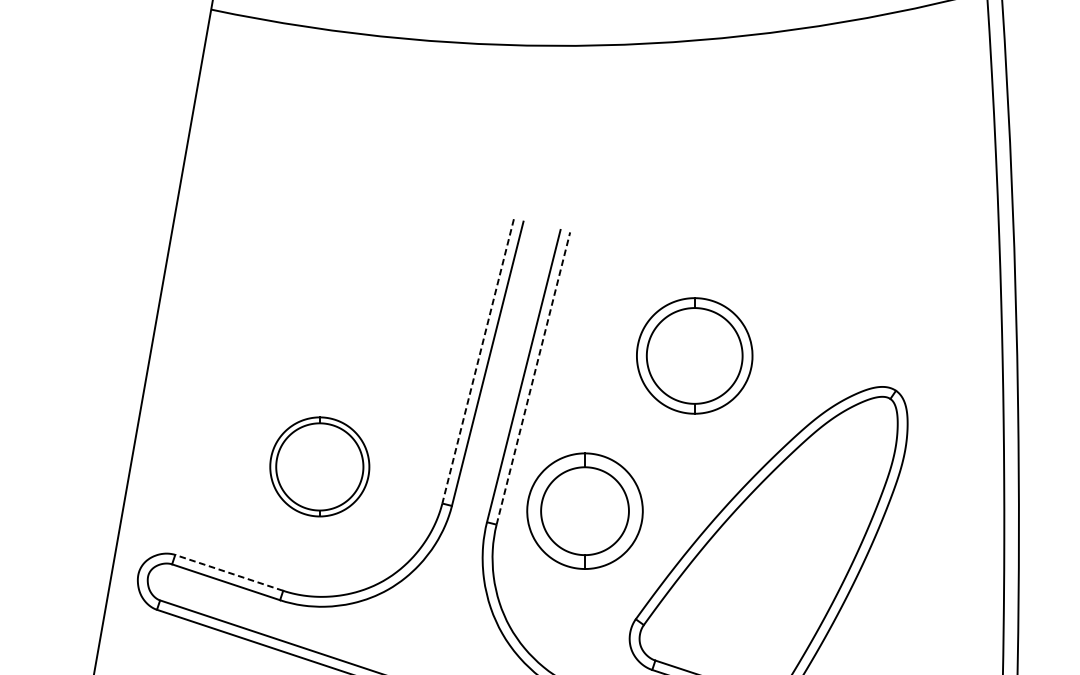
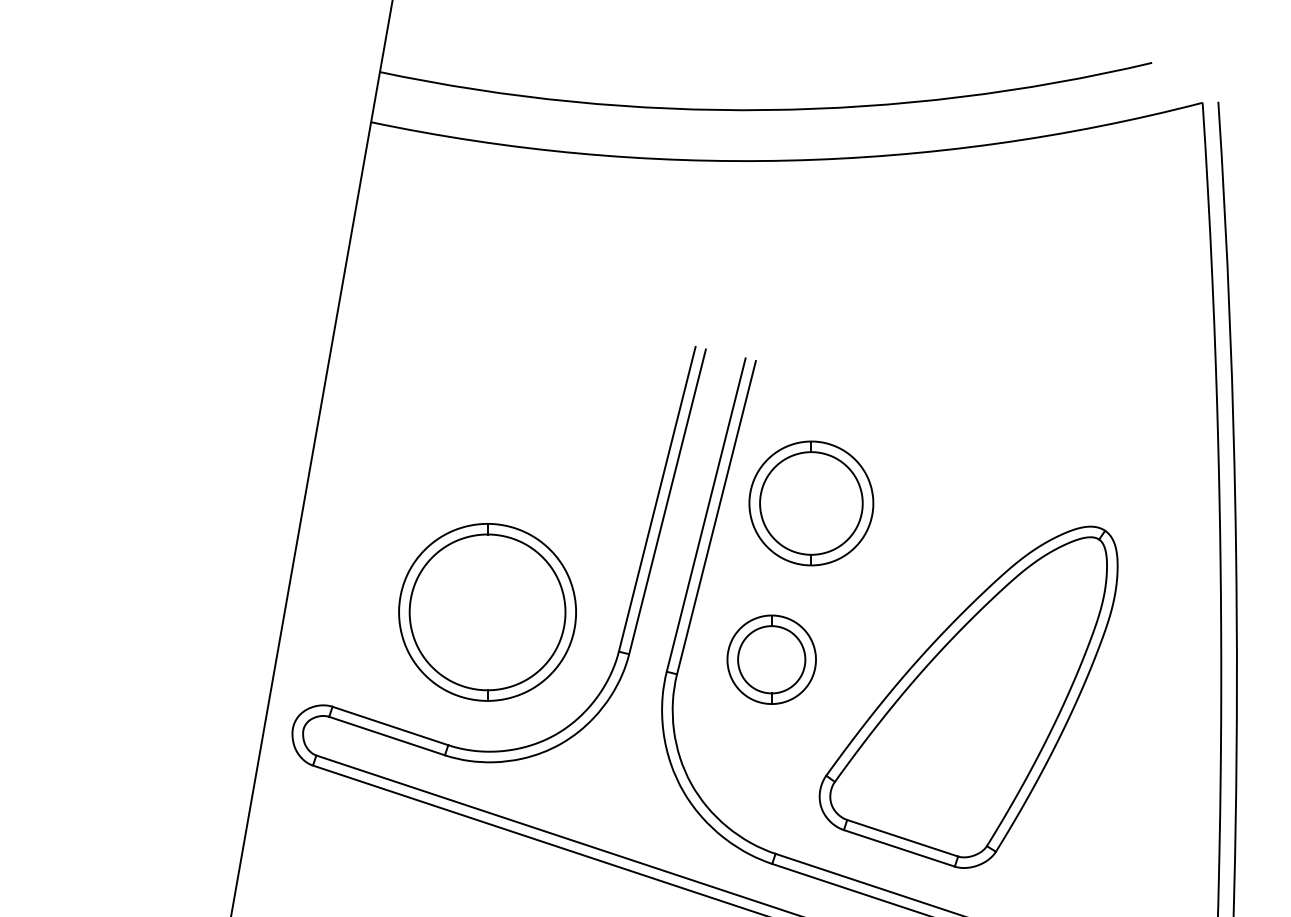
part: (694, 355) -> (811, 503), moved
line: (478, 361) -> (657, 499), dashed -> solid
line: (533, 378) -> (716, 517), dashed -> solid
part: (319, 466) -> (487, 612), size x1.67
part: (584, 510) -> (771, 659), size x0.71
line: (229, 572) -> (390, 725), dashed -> solid

